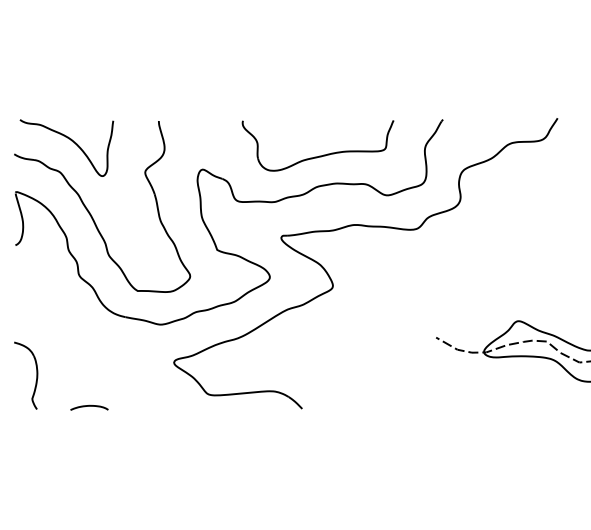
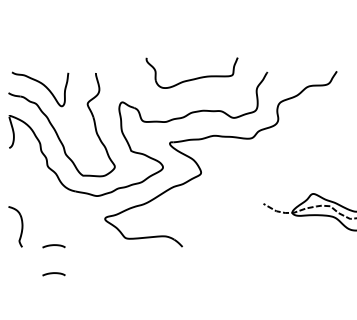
part: (318, 154) -> (192, 78), moved
curve: (88, 452) -> (53, 273), added

